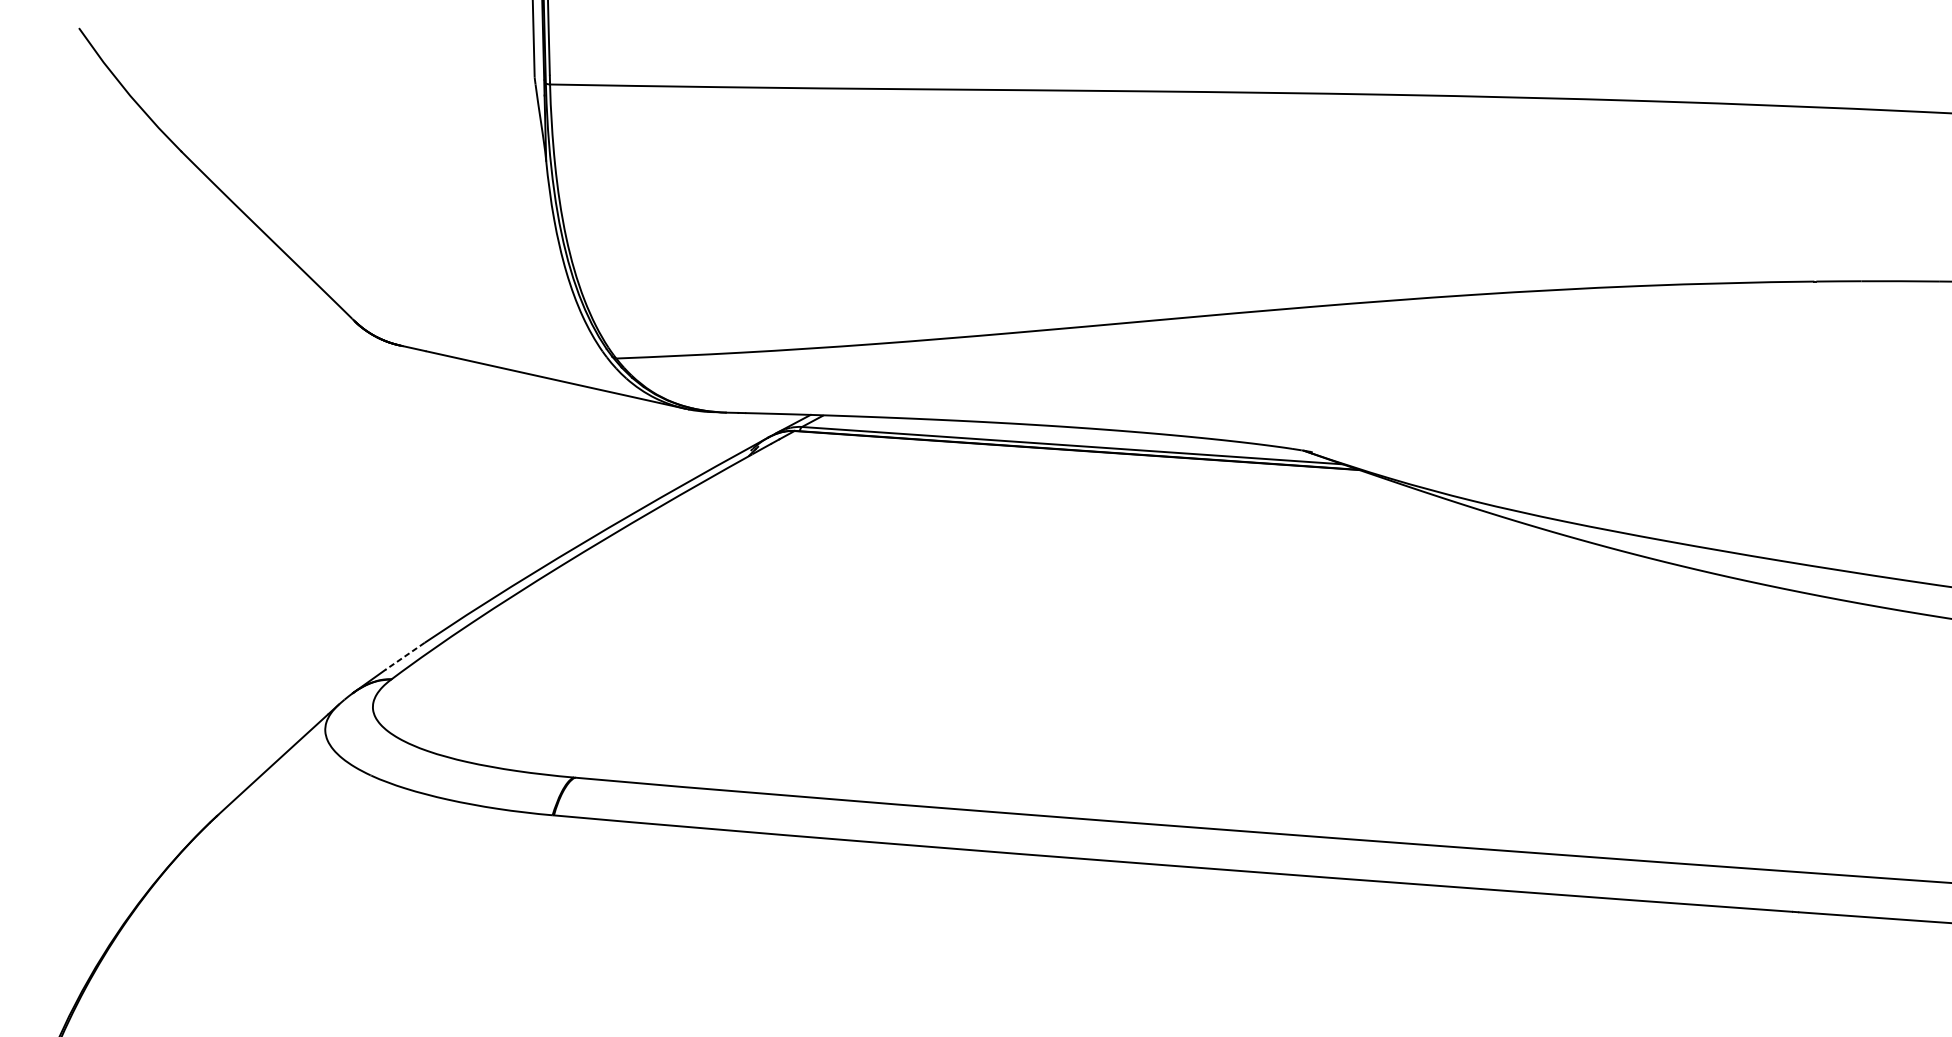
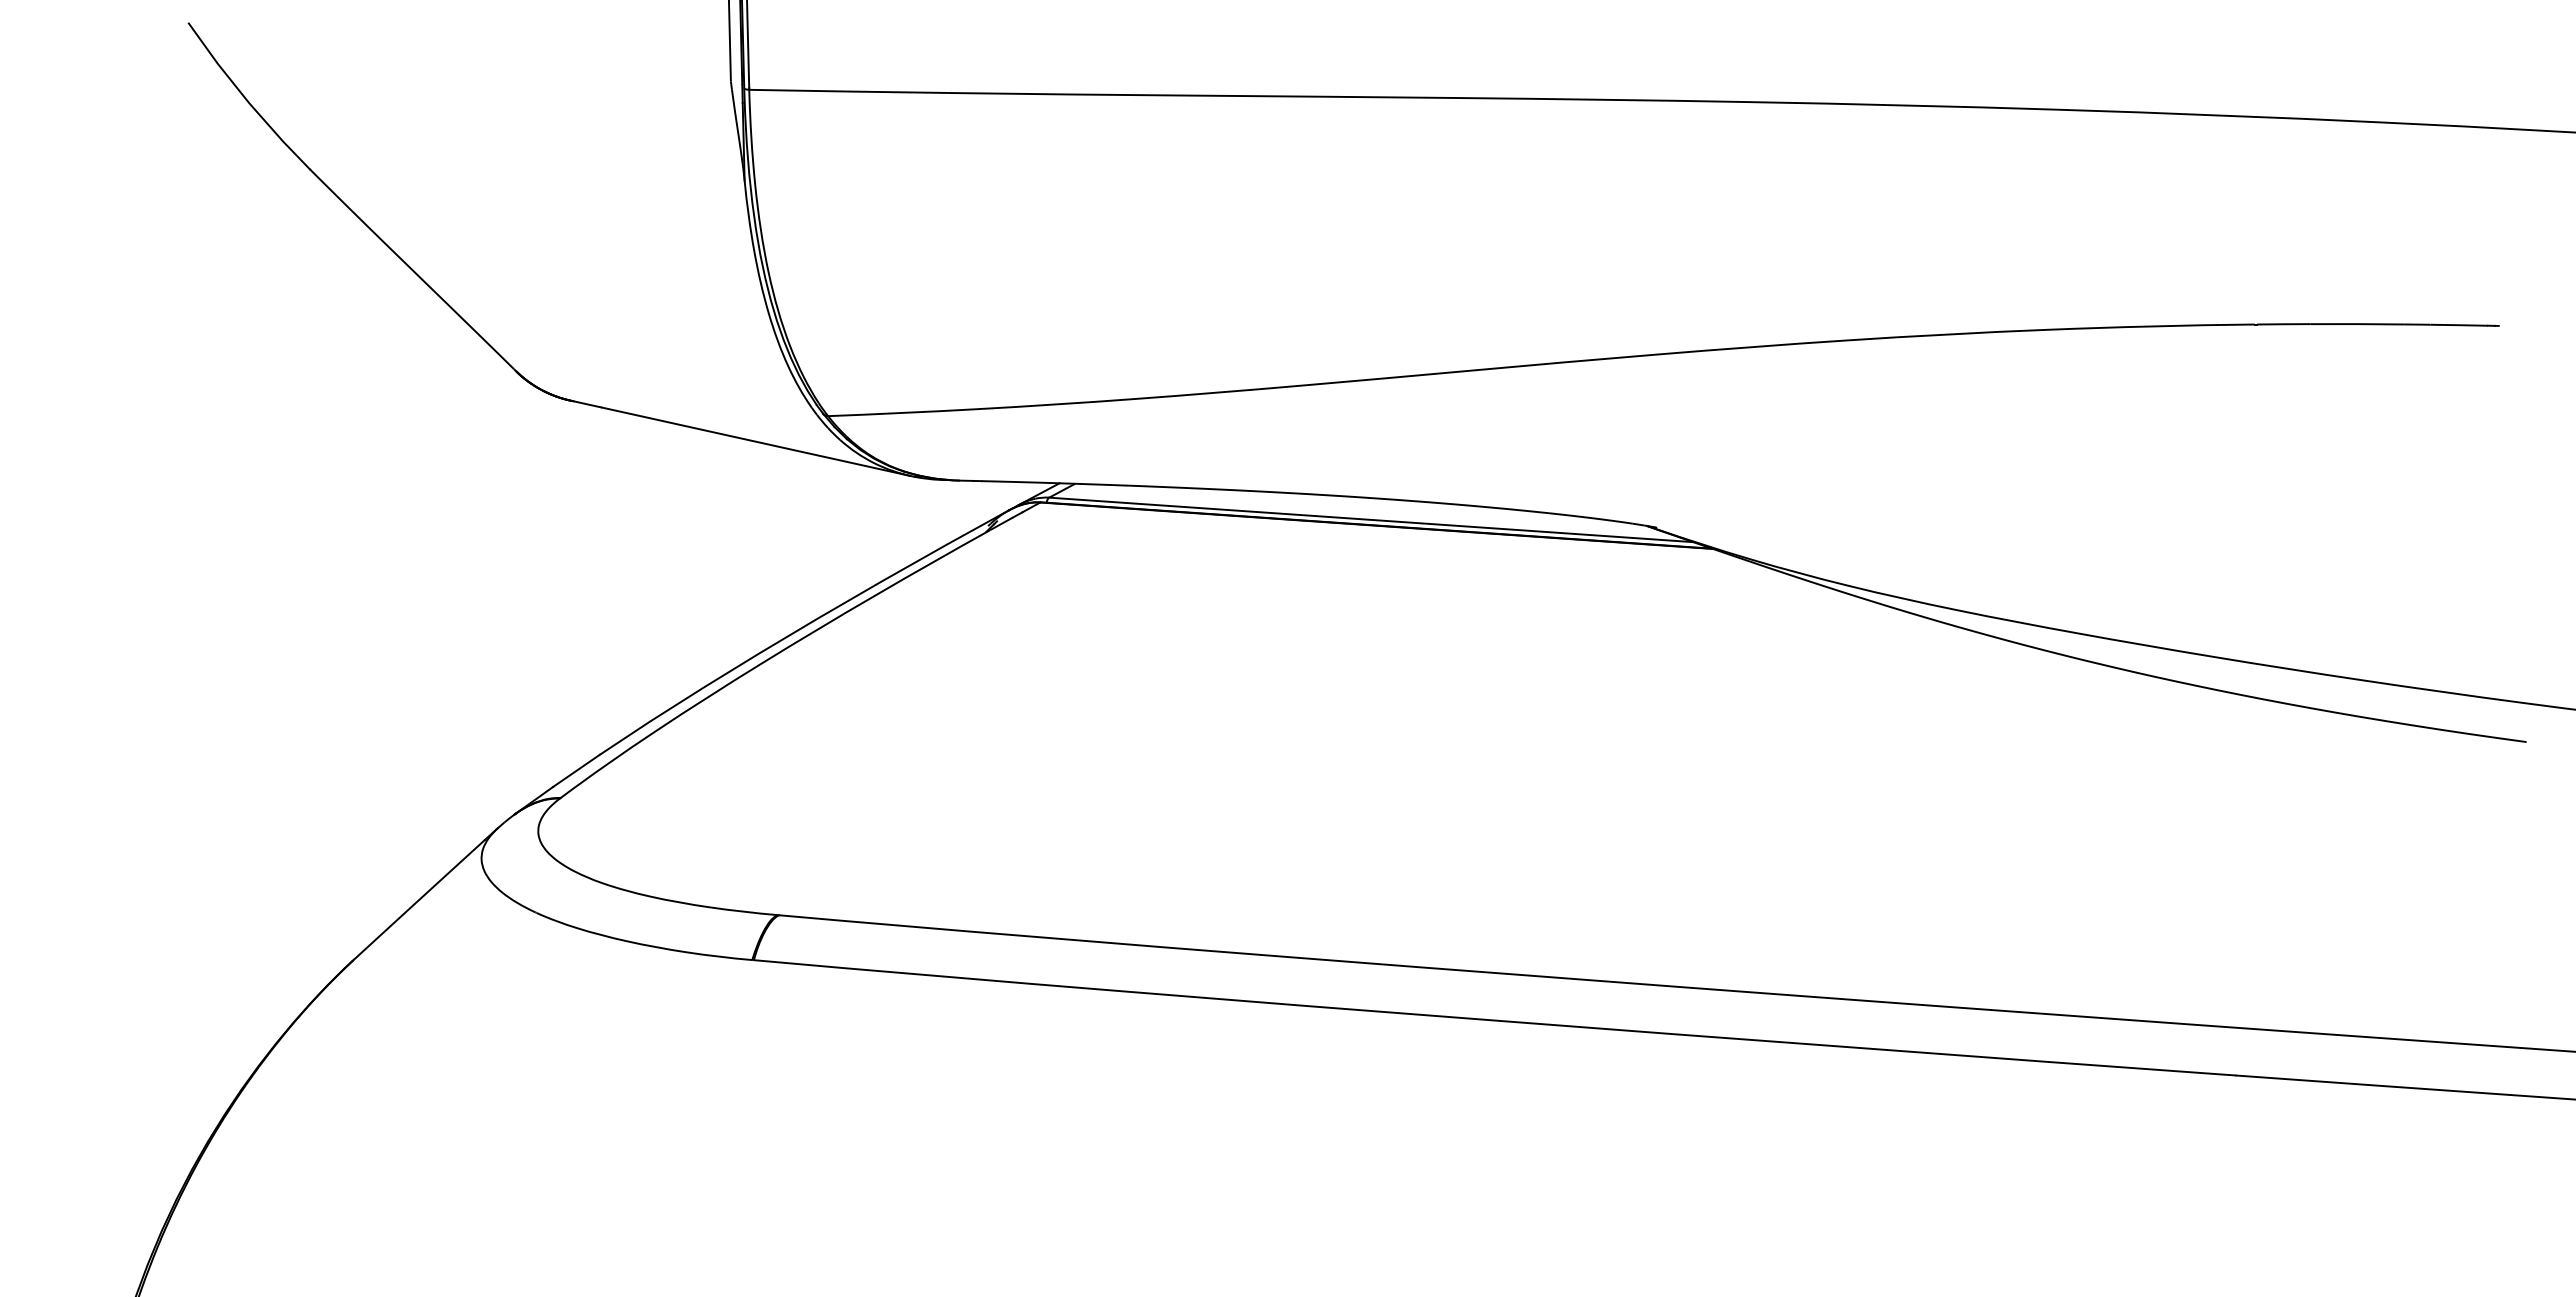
line: (404, 656) -> (576, 771), dashed -> solid

